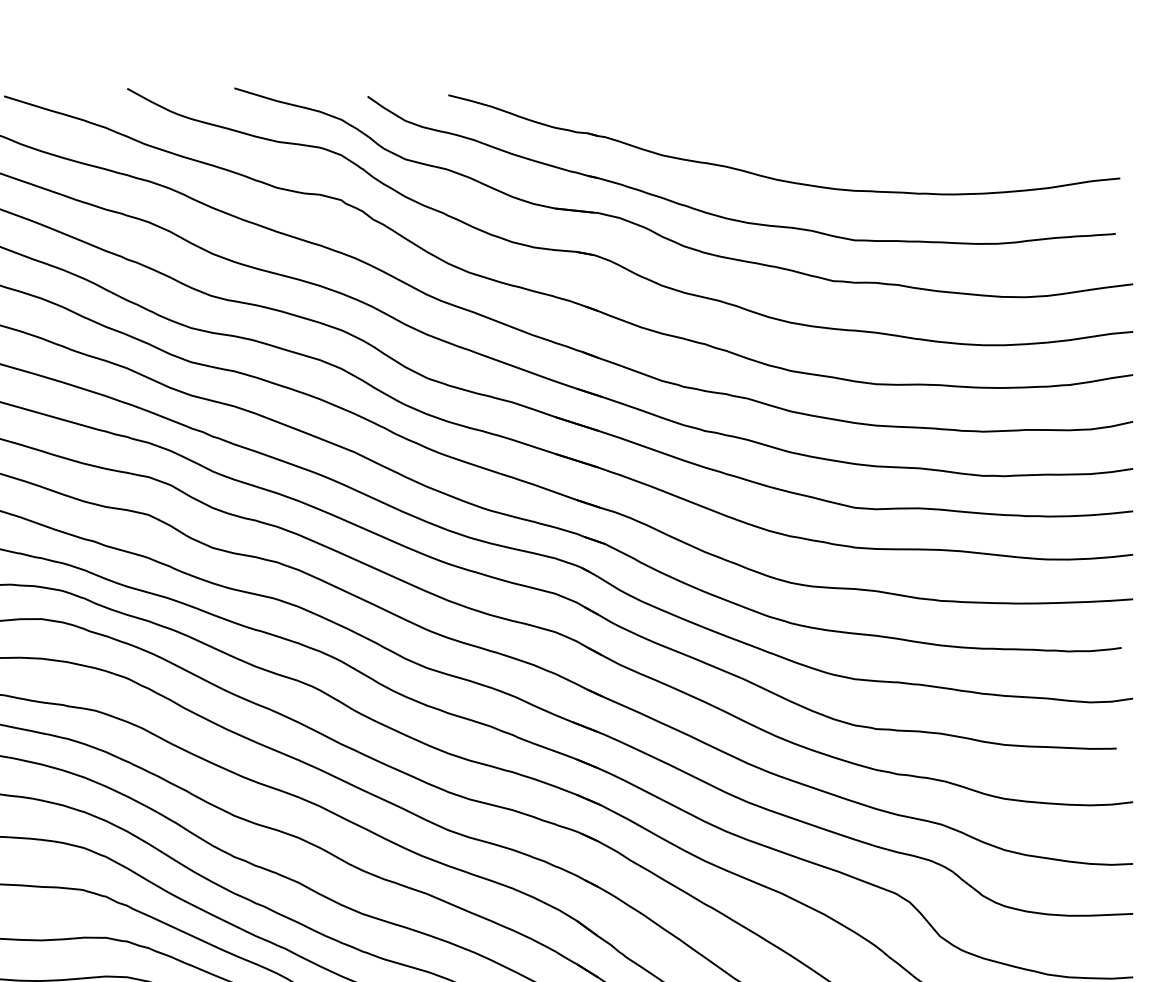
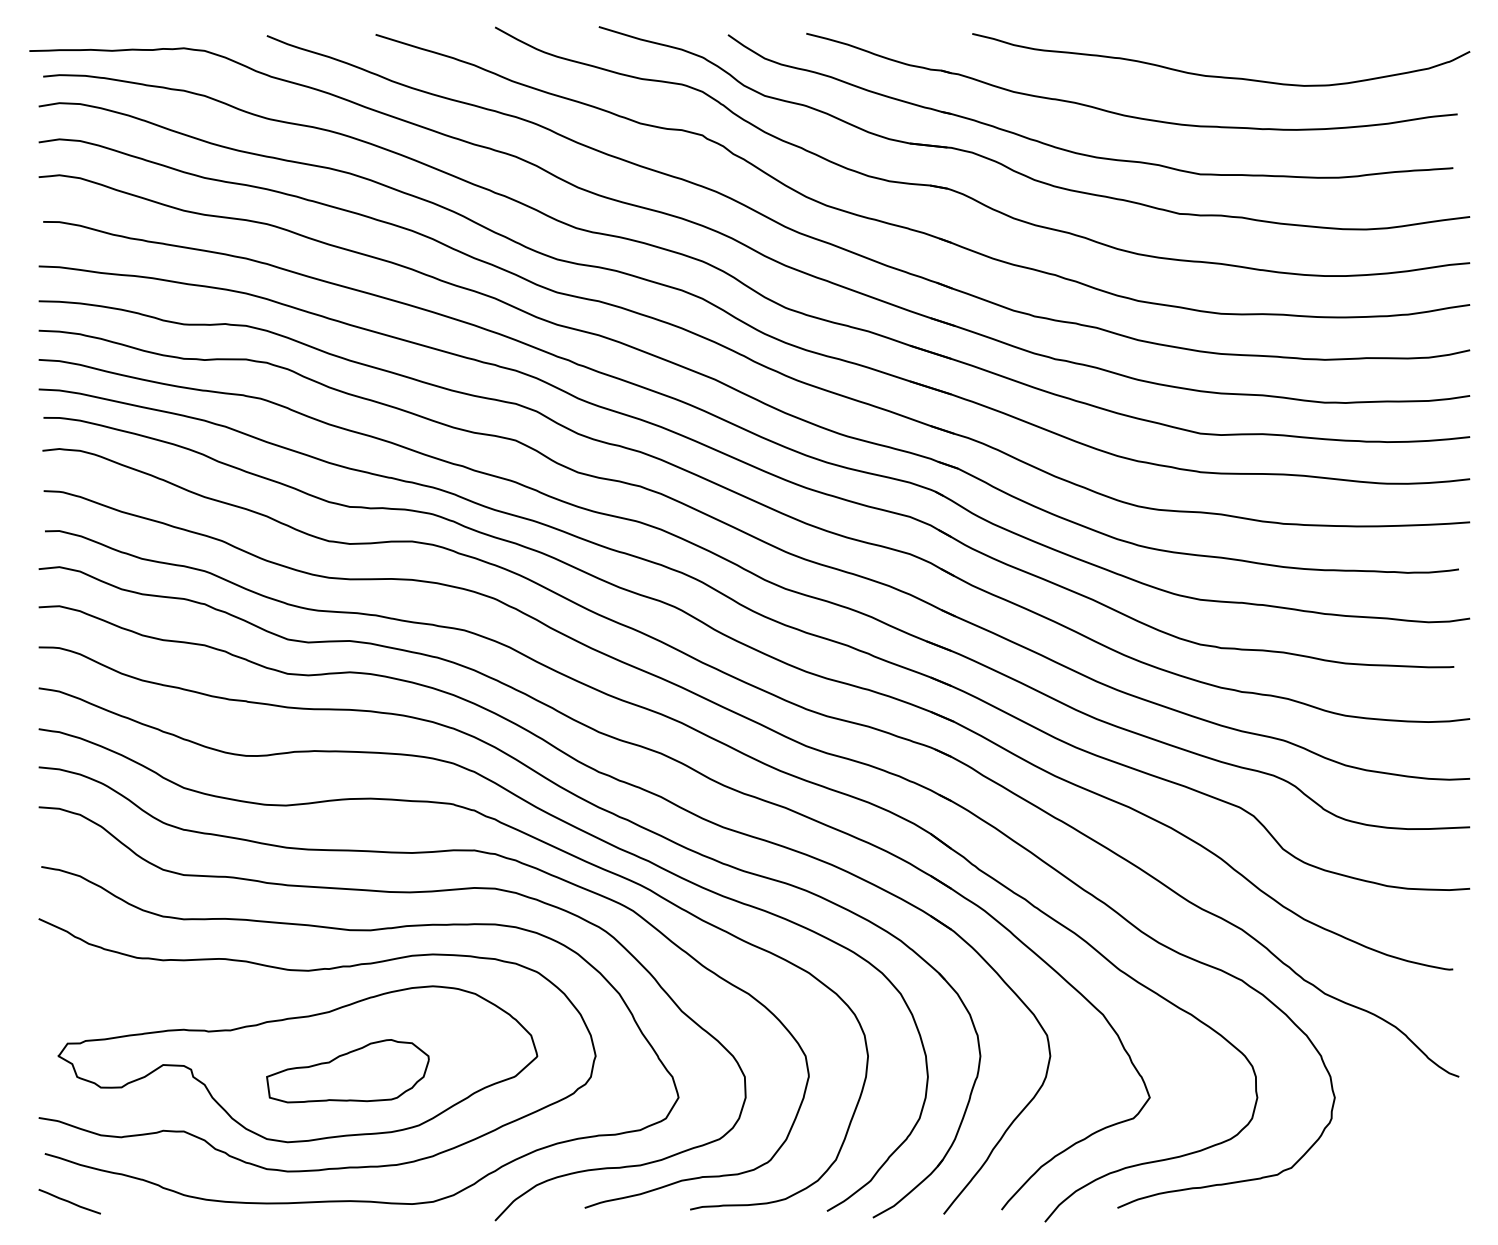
curve: (871, 138) -> (1216, 75), added

